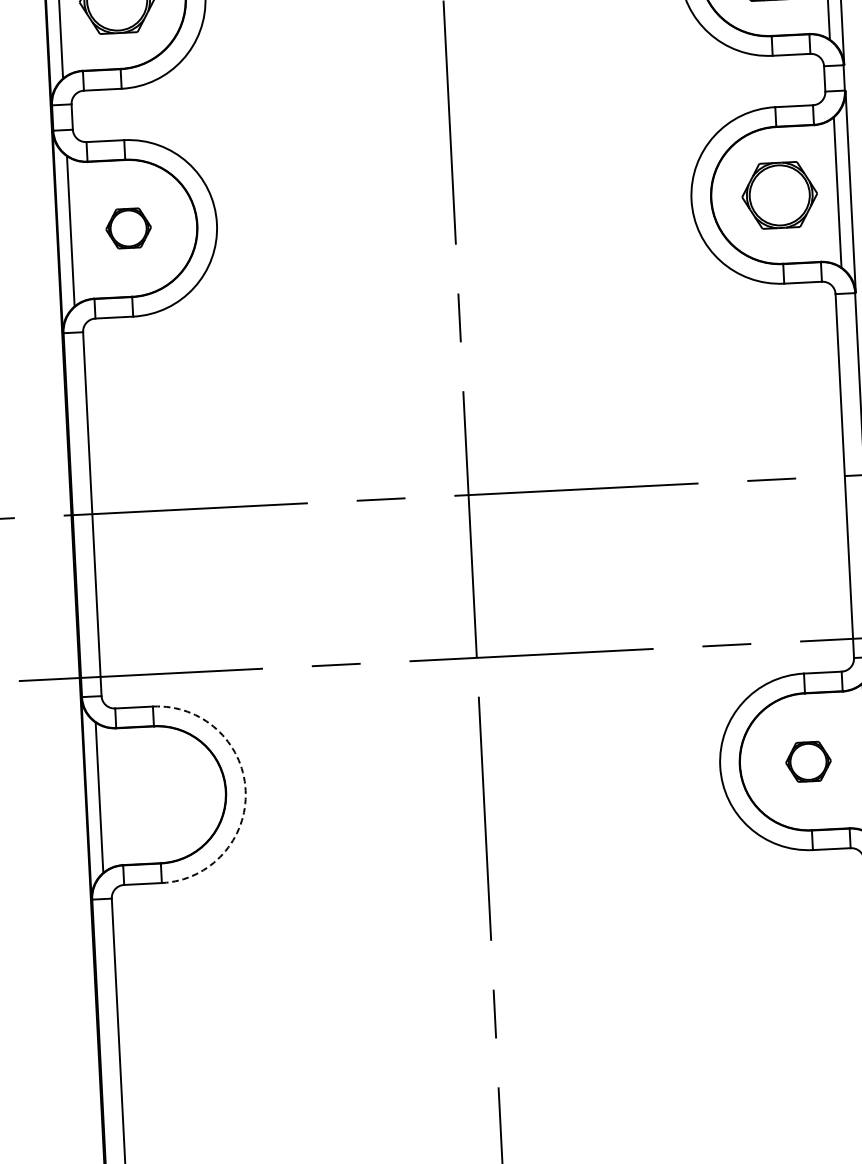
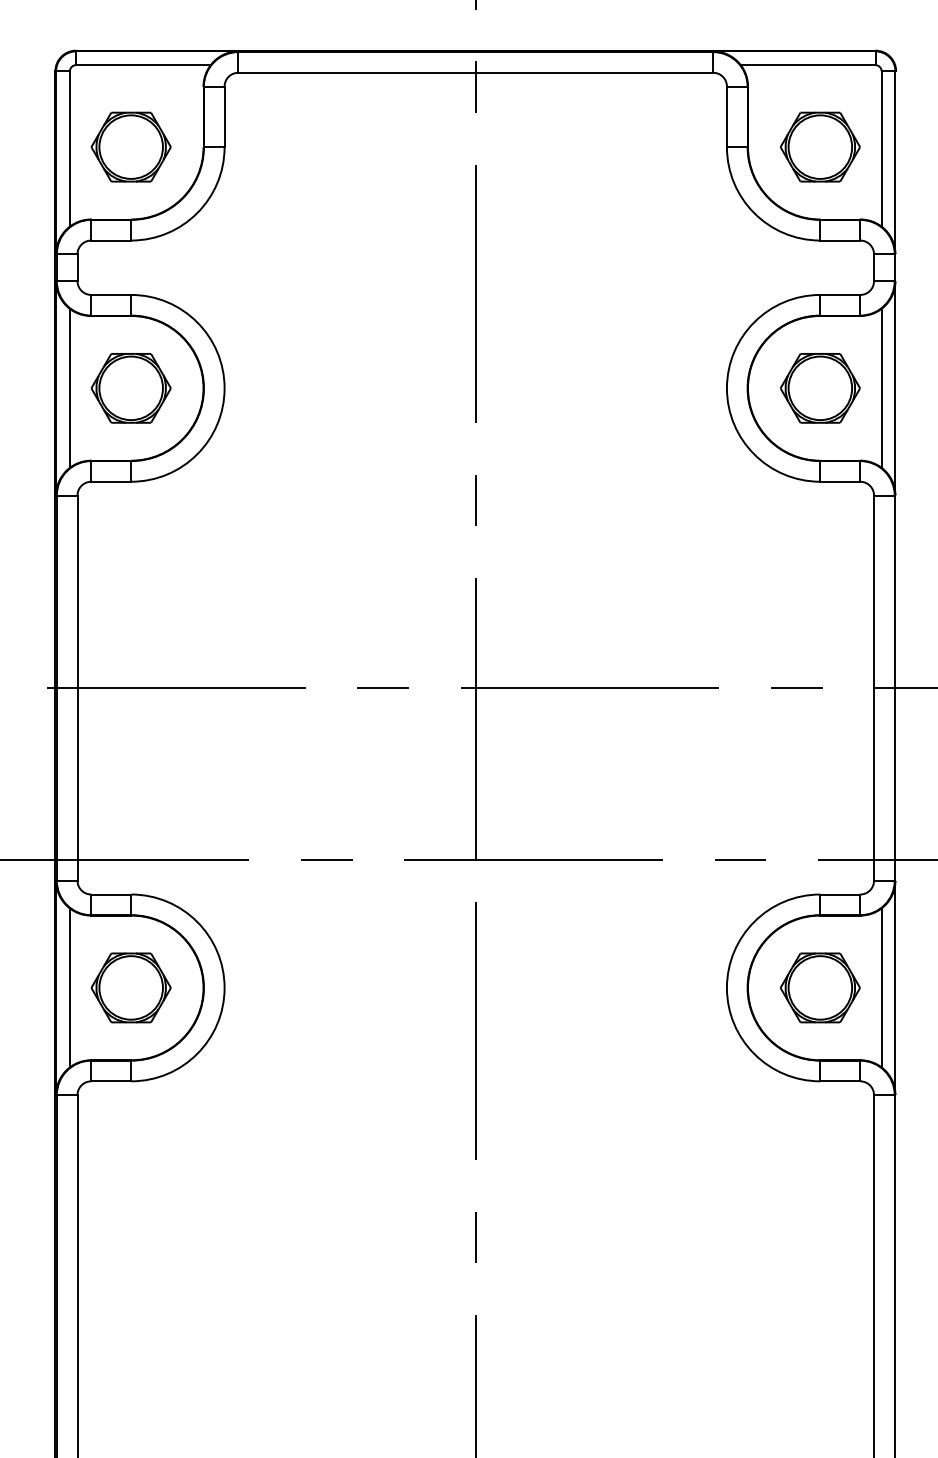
part: (128, 228) -> (130, 388), size x1.67
part: (808, 761) -> (820, 987), size x1.67
arc: (245, 789) -> (224, 987), dashed -> solid
part: (156, 794) -> (130, 987), added

